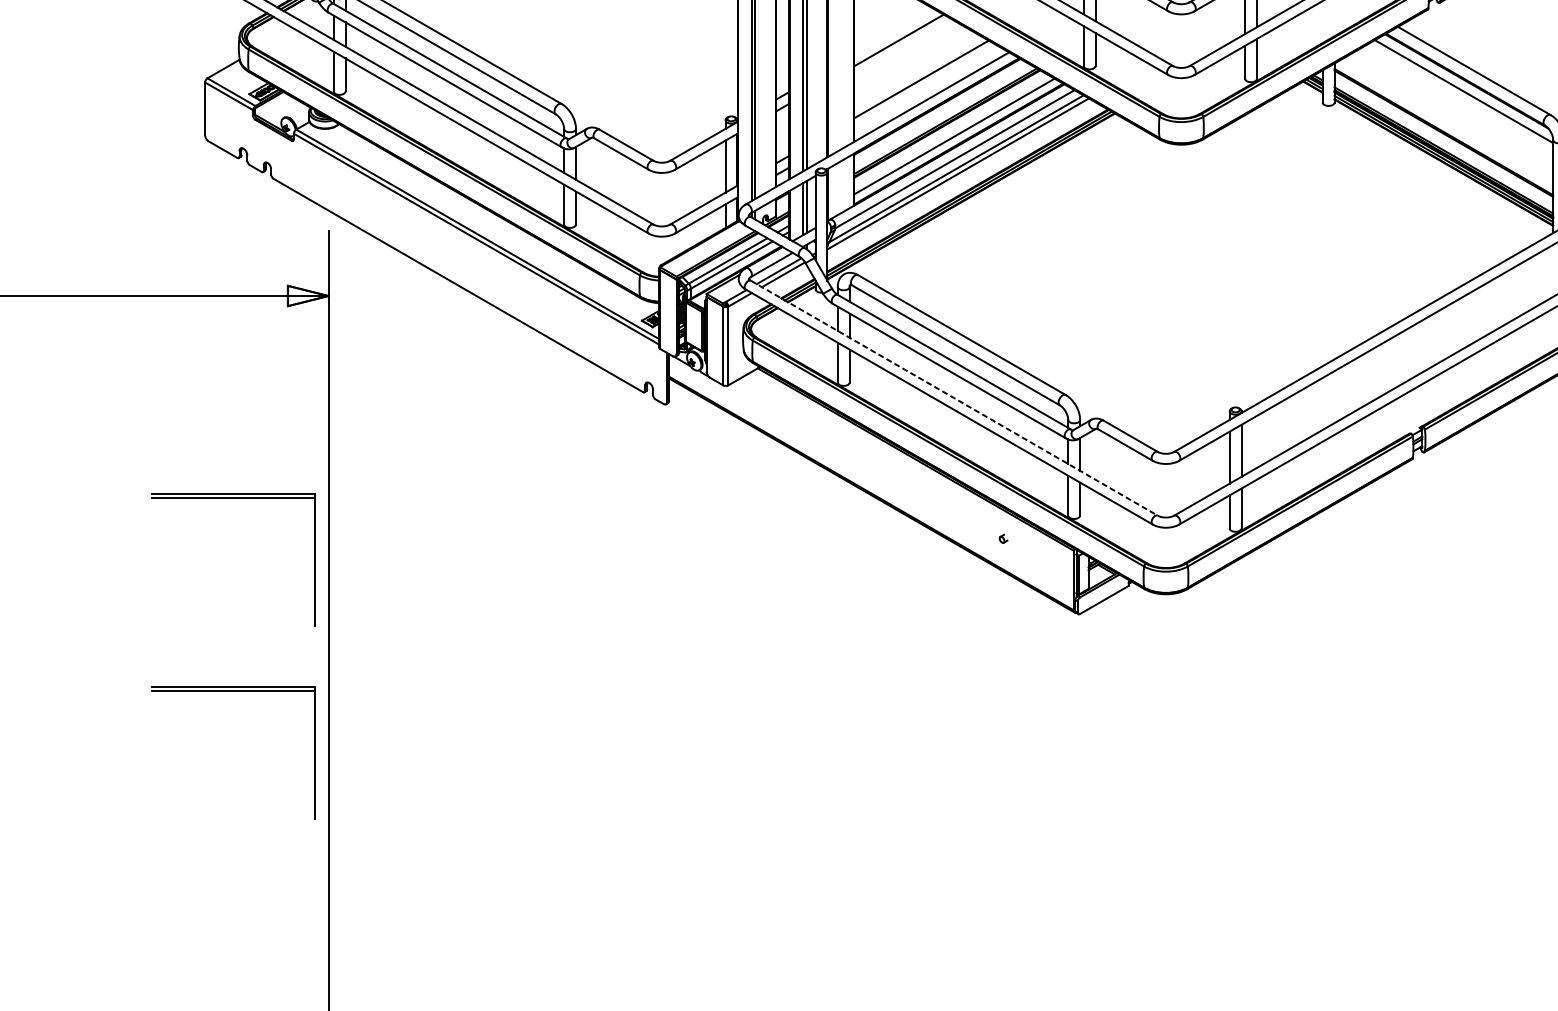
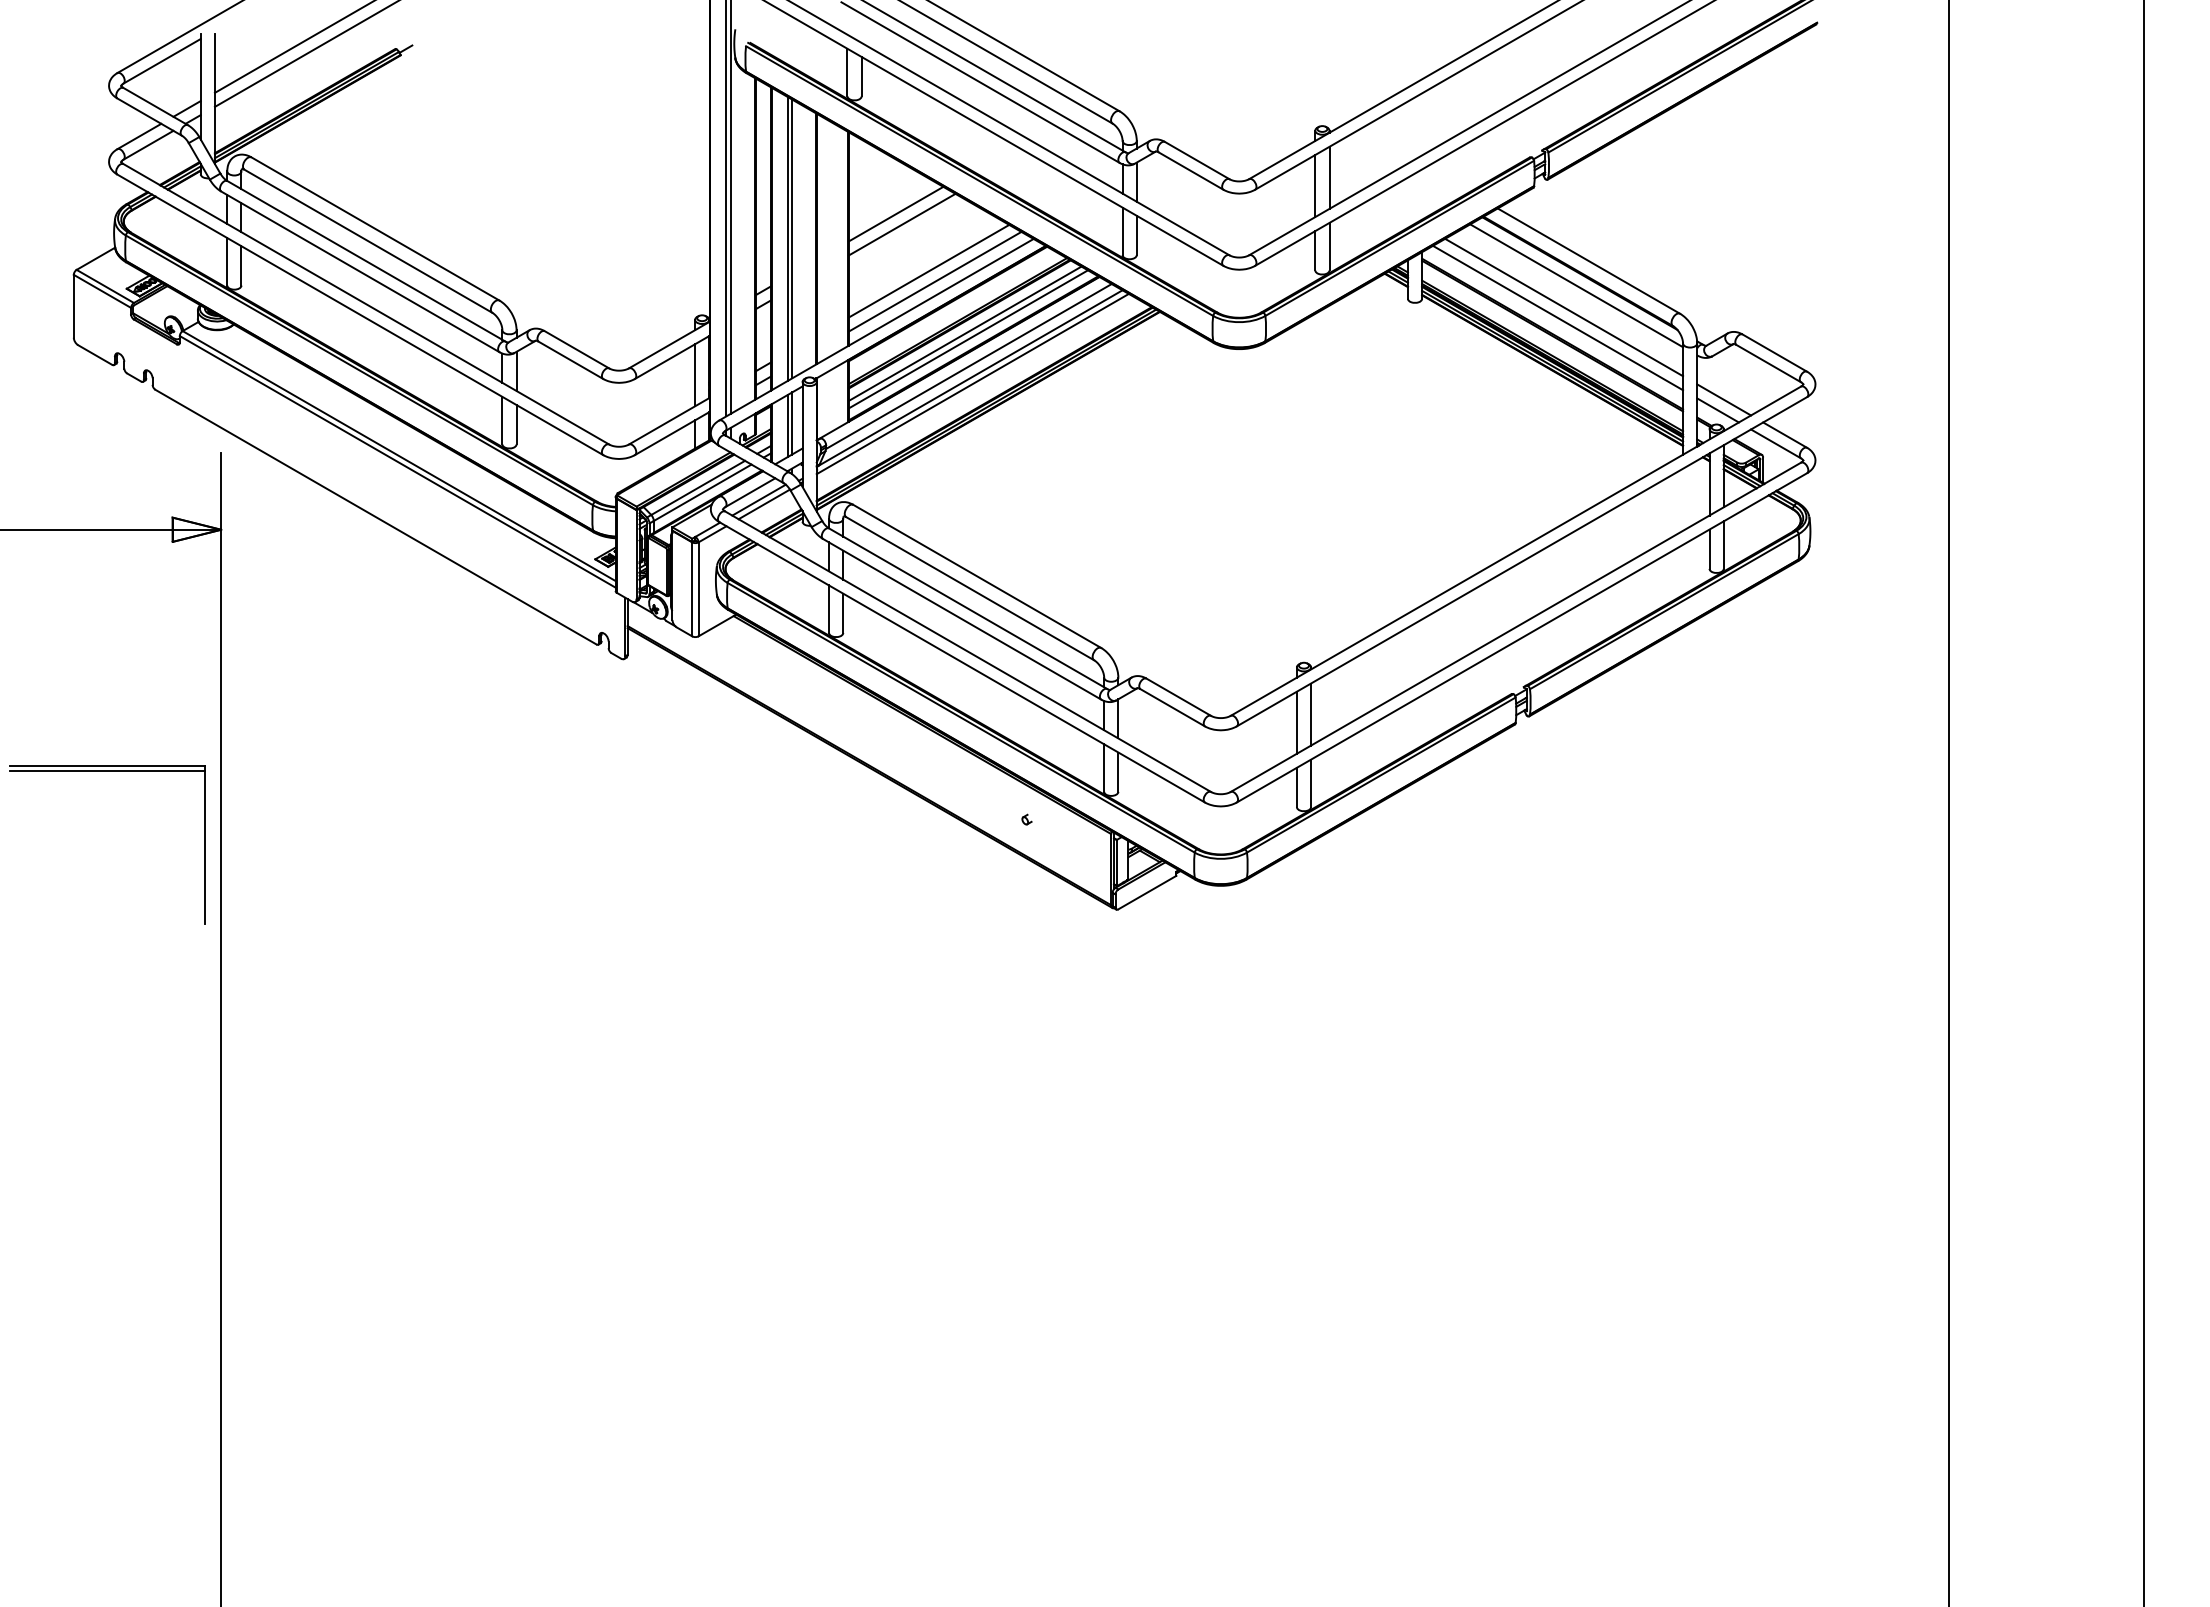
line: (893, 31) -> (895, 213), added
line: (926, 88) -> (934, 281), added
line: (1453, 109) -> (1564, 307), added
line: (1448, 118) -> (1558, 317), added
line: (951, 131) -> (964, 333), added
line: (954, 397) -> (968, 651), dashed -> solid
part: (233, 691) -> (107, 1001), removed

